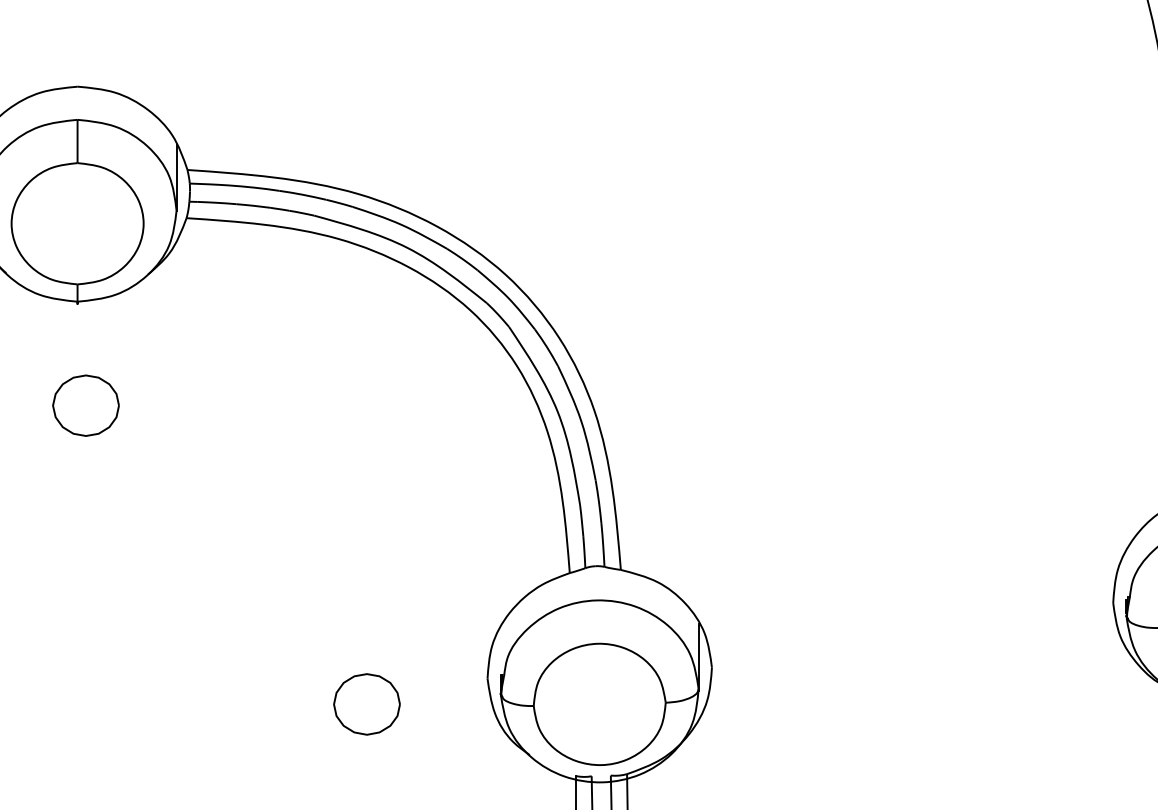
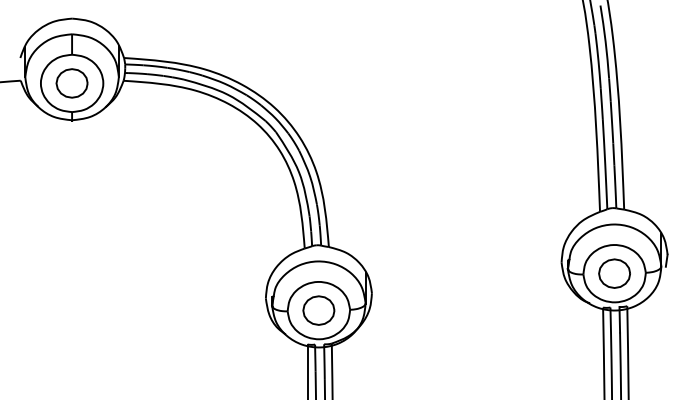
part: (84, 405) -> (71, 83), moved
part: (366, 704) -> (318, 310), moved

